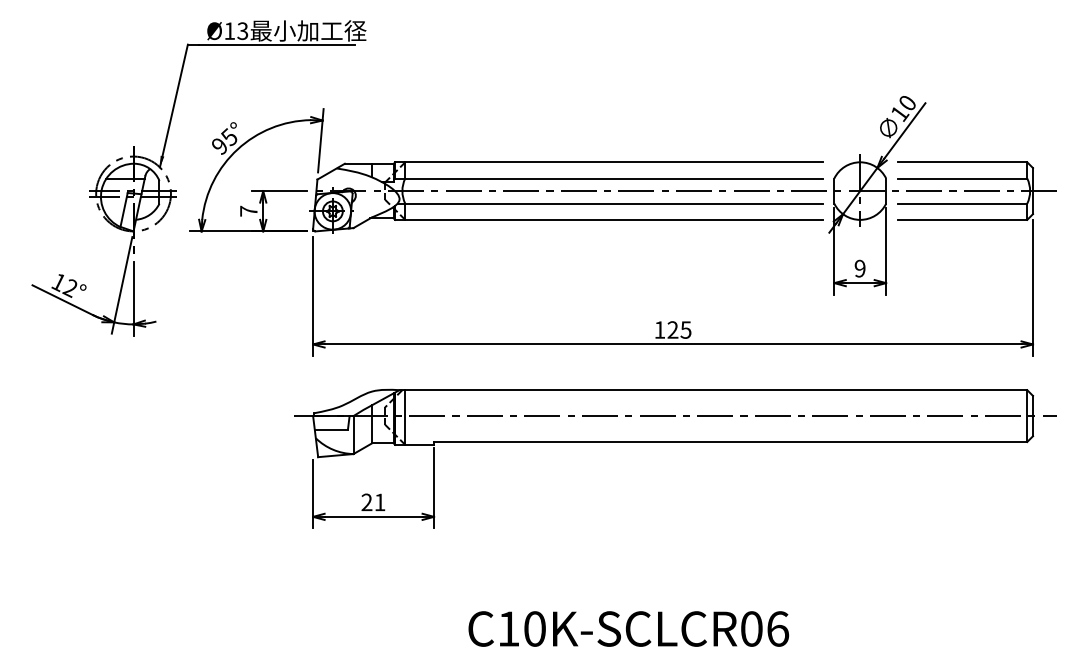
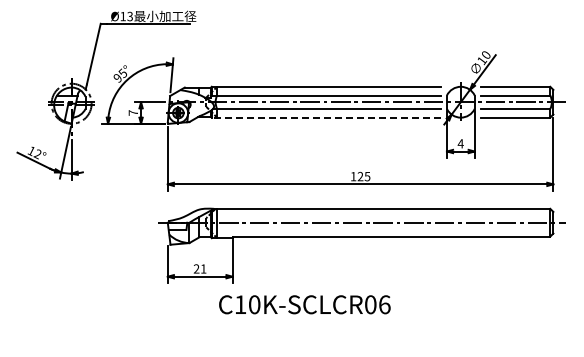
line: (609, 219) -> (326, 117), solid -> dashed
text: (859, 268) -> (460, 143), 9 -> 4
text: (628, 628) -> (304, 304), moved

